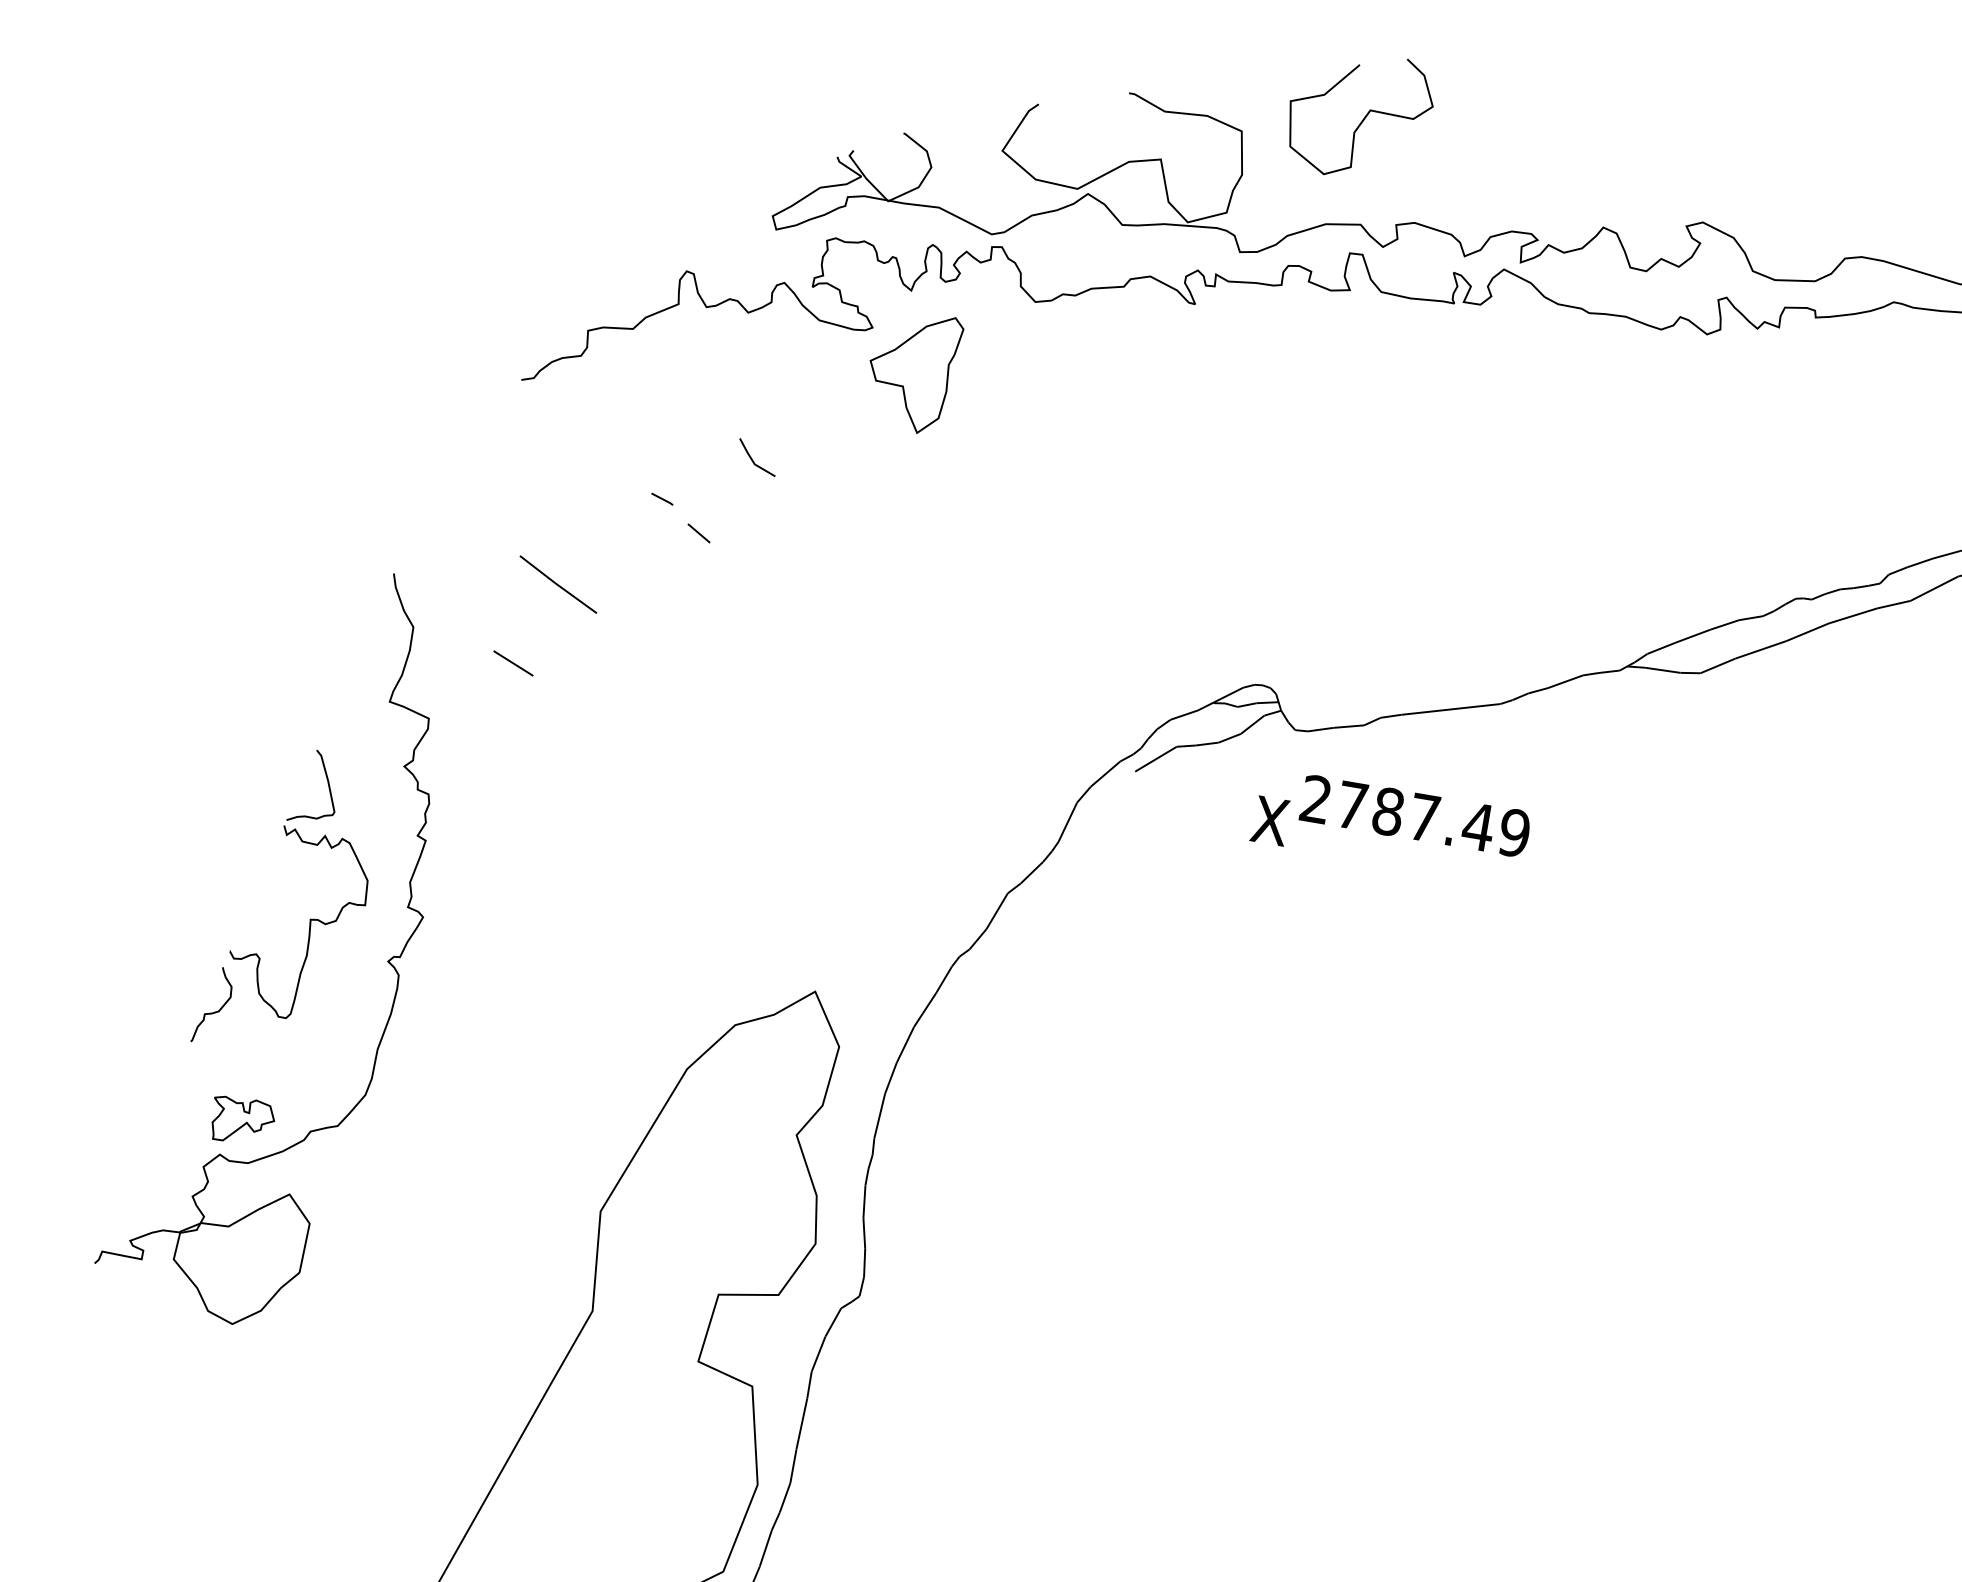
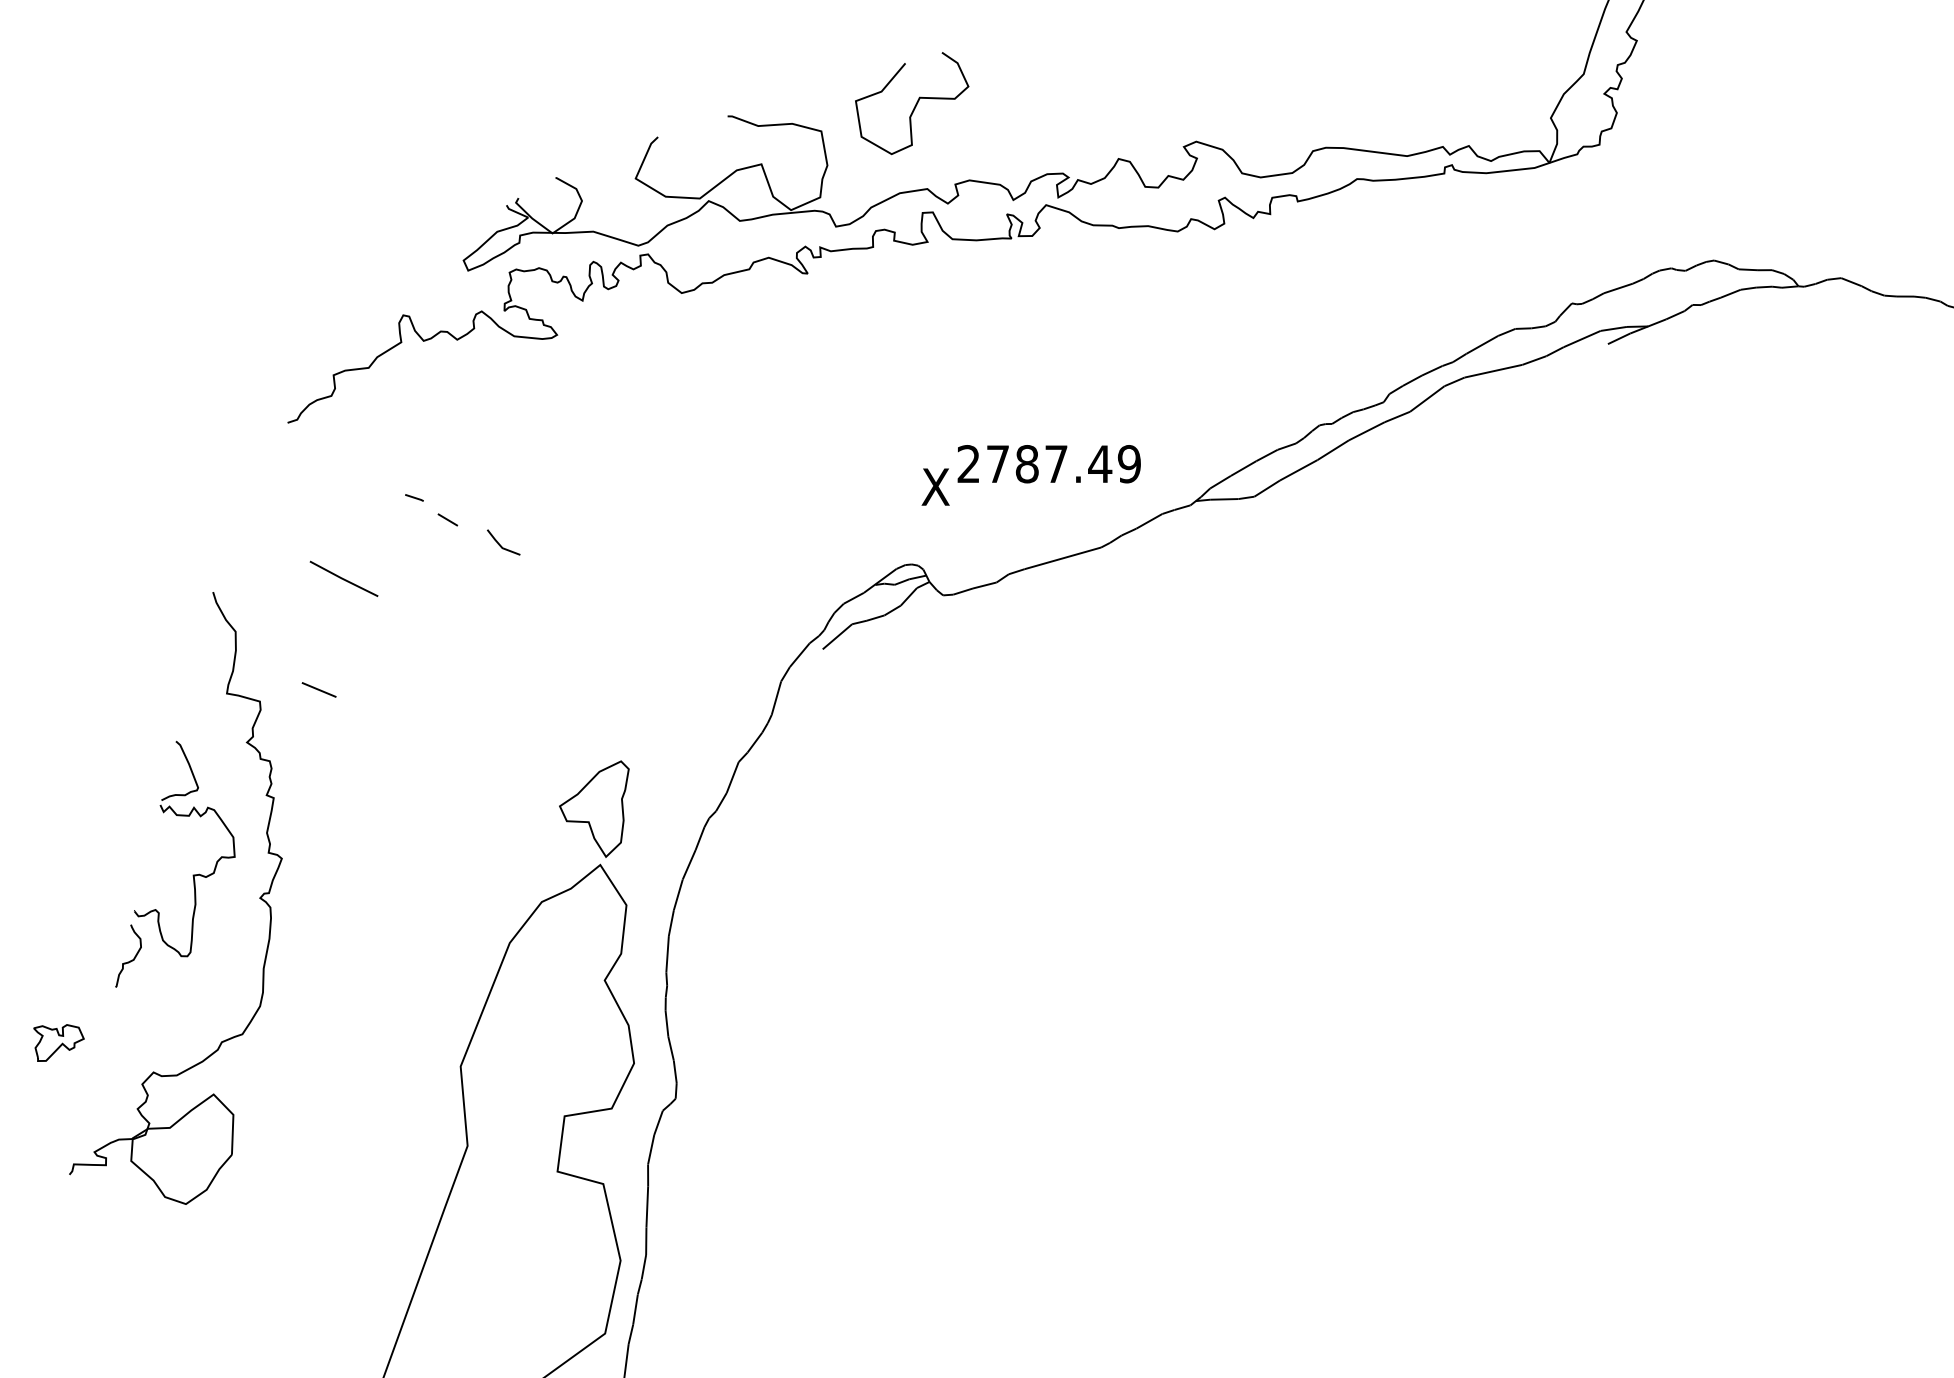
part: (912, 370) -> (594, 808), moved
line: (753, 459) -> (500, 544), moved
line: (512, 662) -> (318, 689), moved
text: (1389, 826) -> (1030, 475), moved
part: (242, 1120) -> (58, 1042), moved

